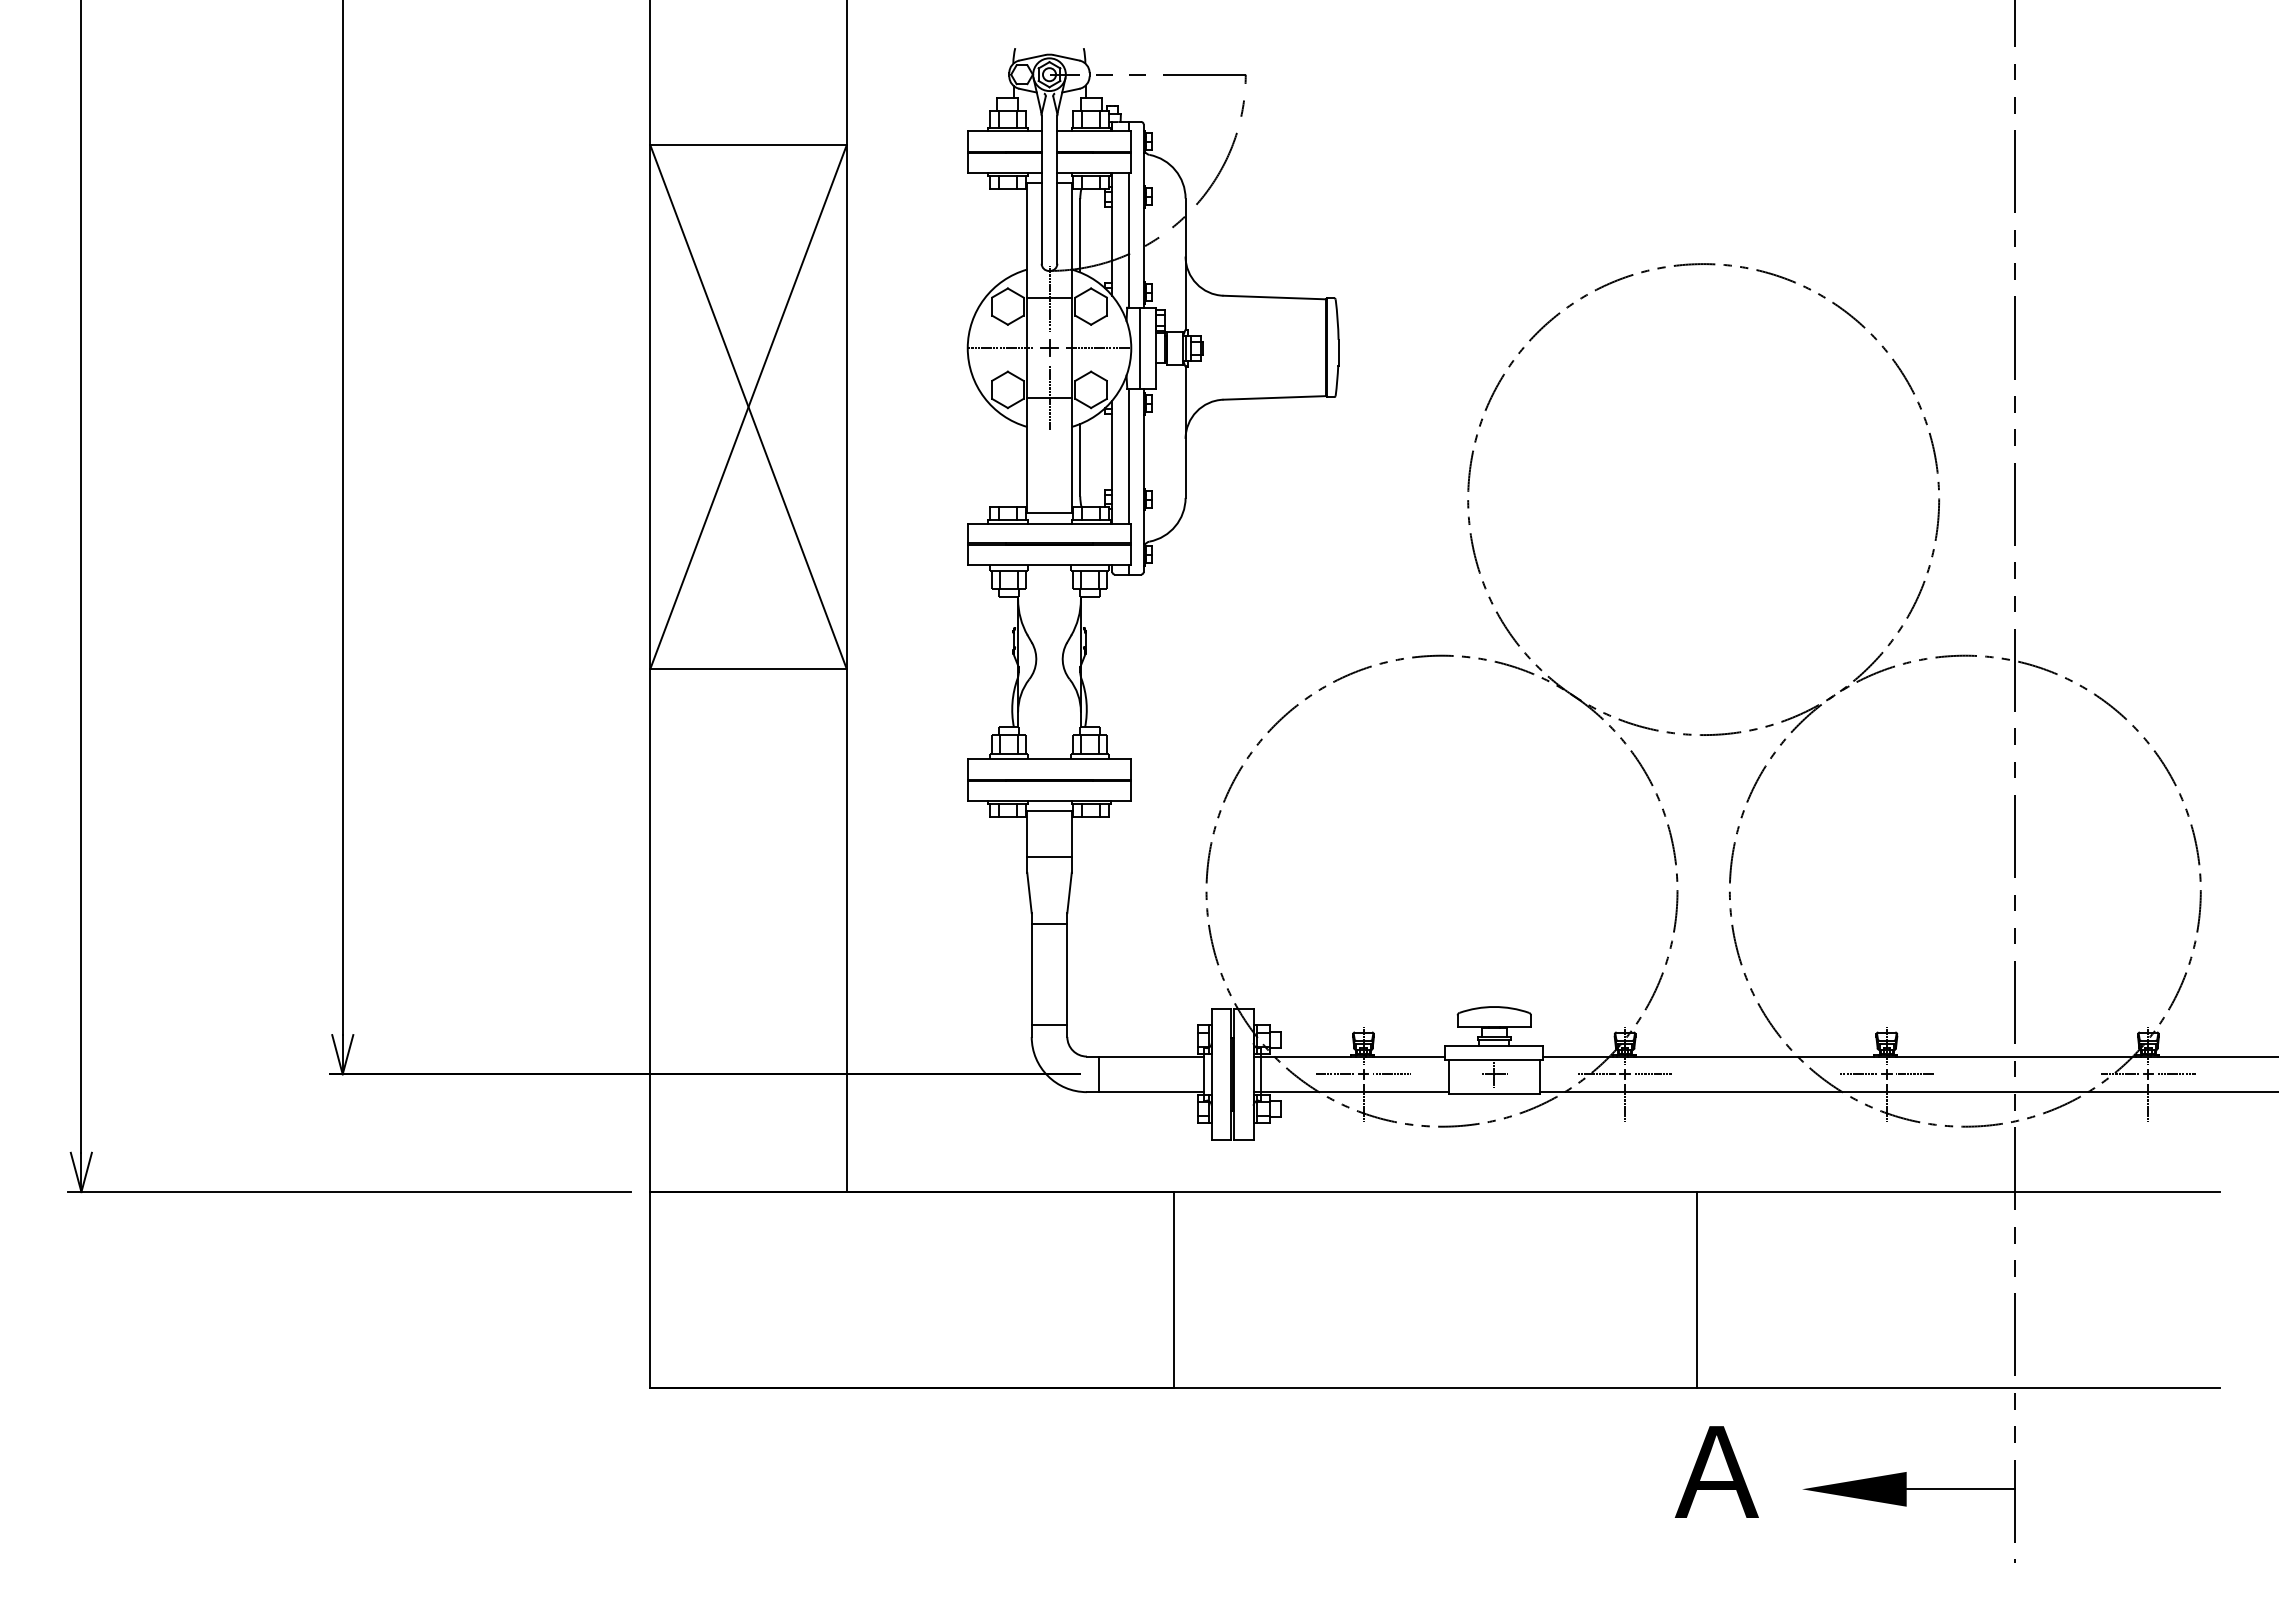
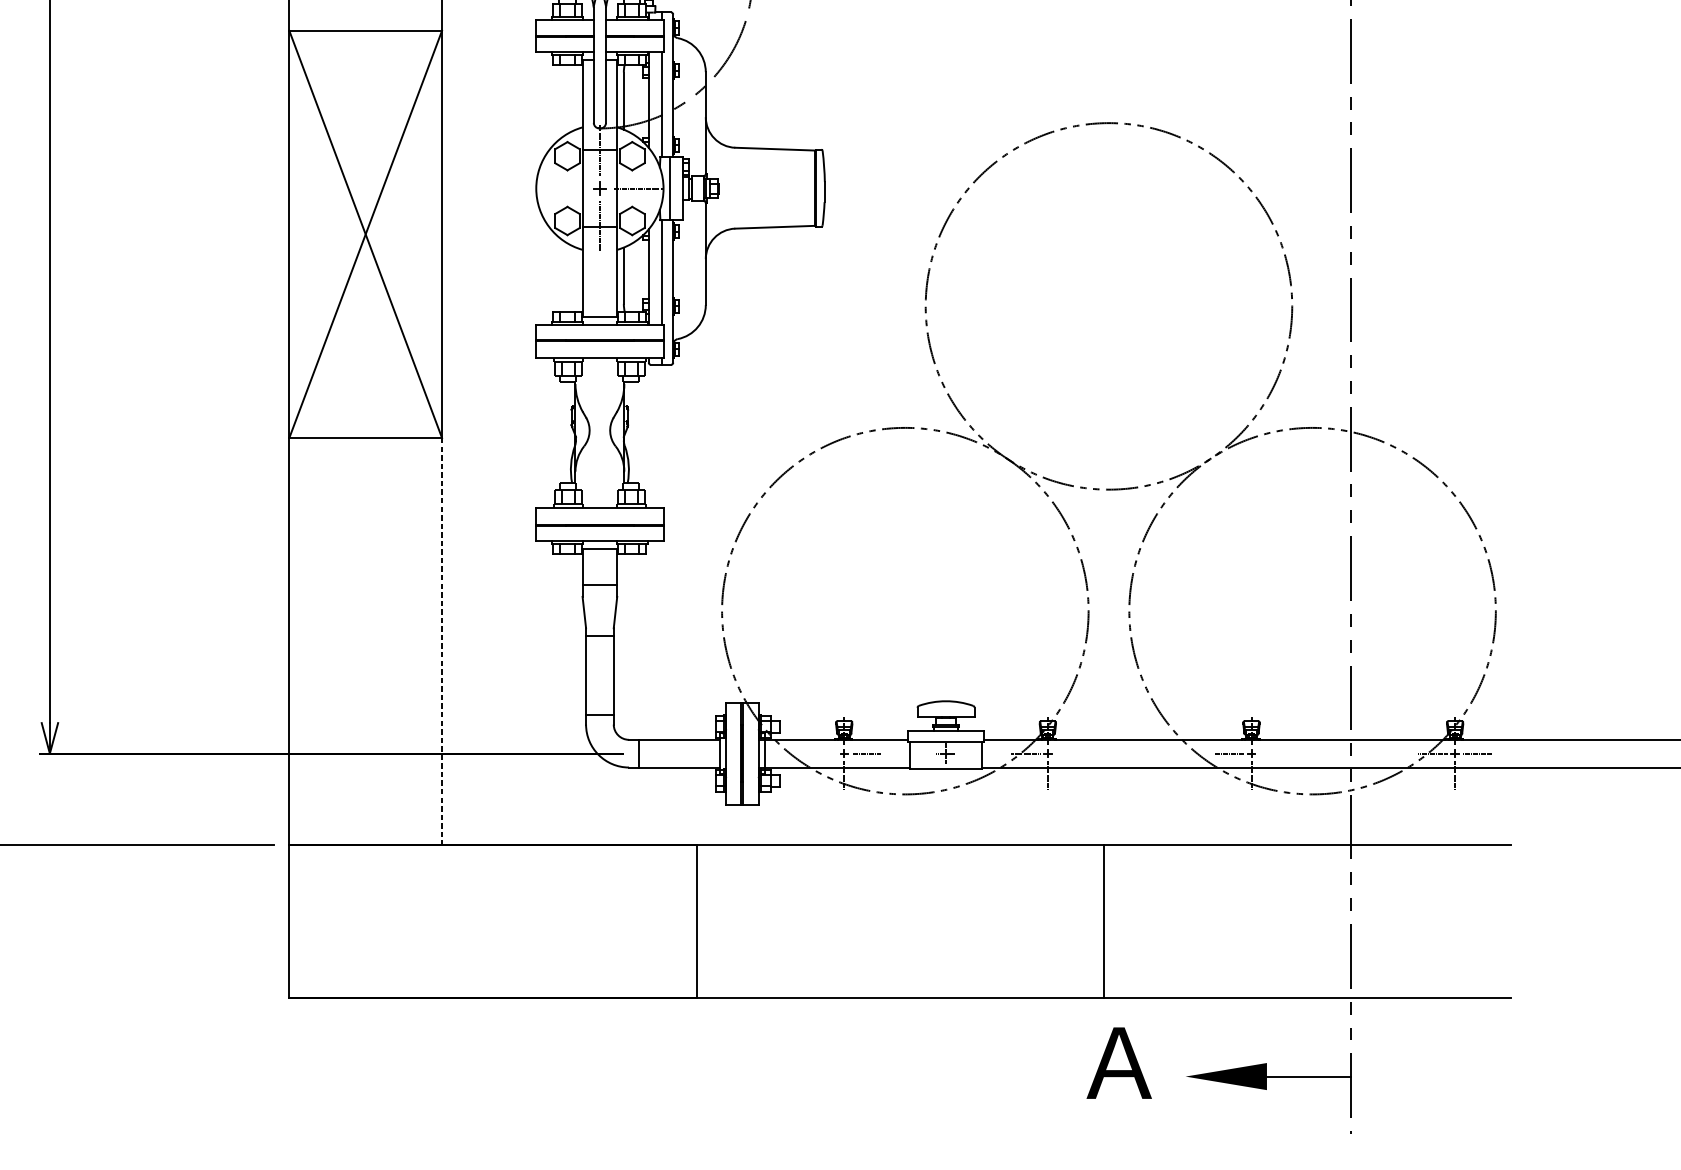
line: (1000, 348) -> (561, 188), removed
line: (846, 930) -> (441, 641), solid -> dashed
line: (1335, 1074) -> (822, 753), removed
line: (1653, 1074) -> (1069, 753), removed
line: (1915, 1074) -> (1273, 753), removed

